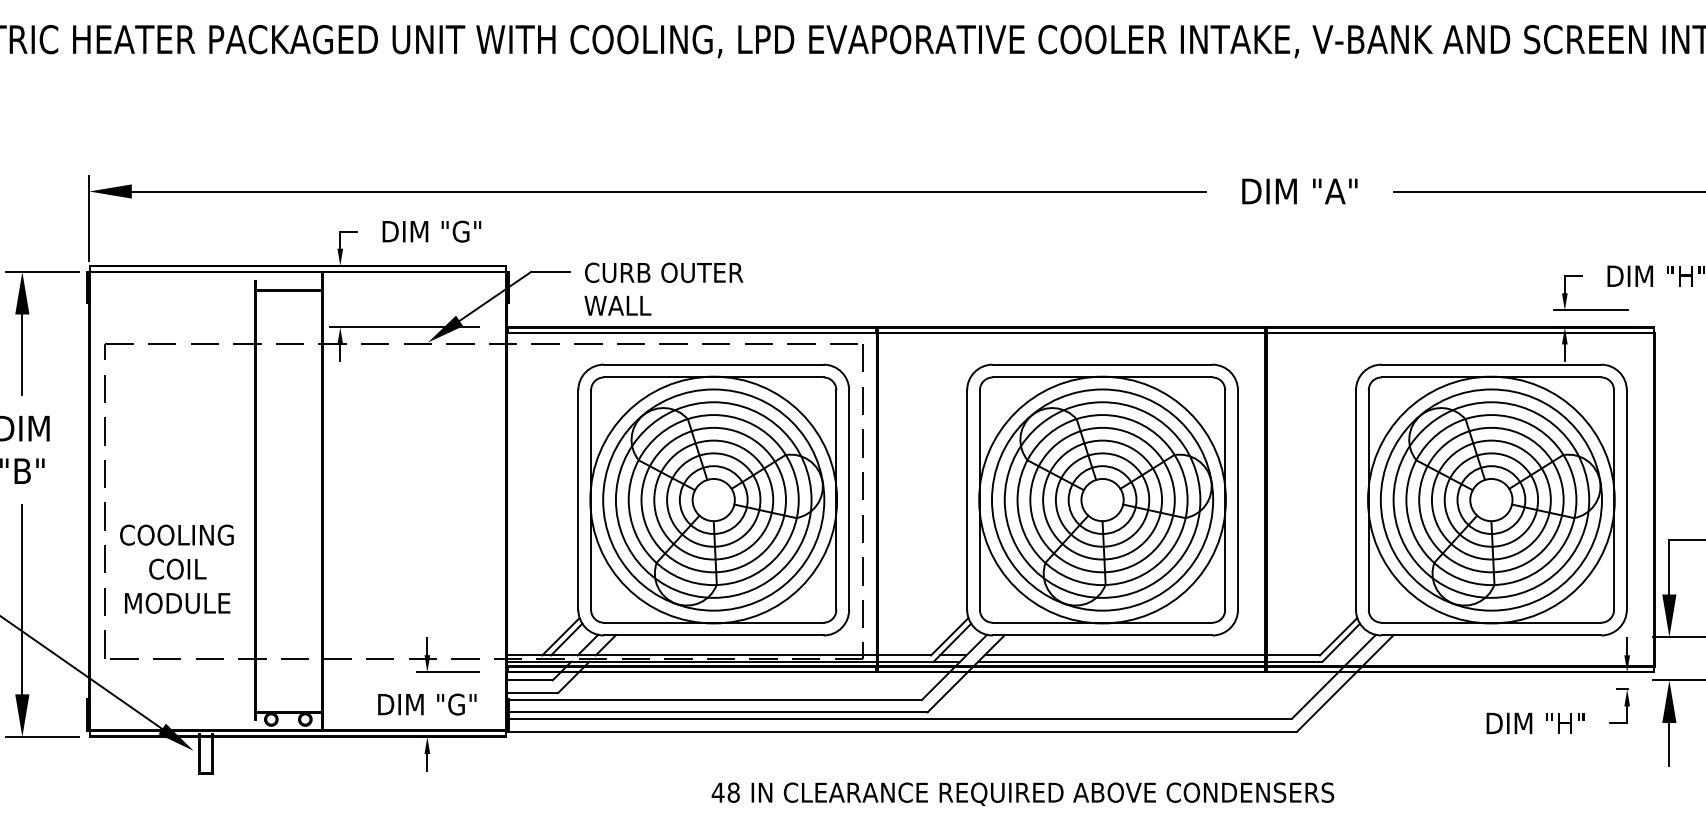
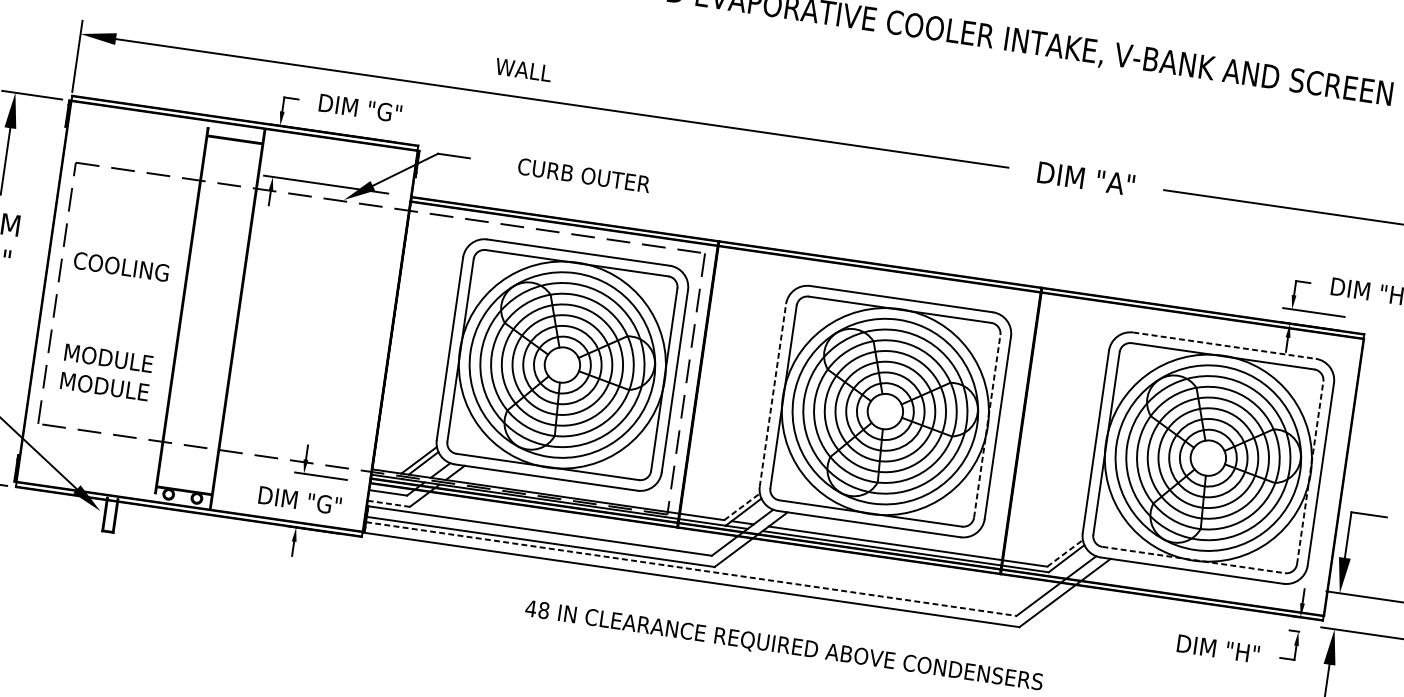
text: (664, 272) -> (584, 175), moved
text: (617, 305) -> (523, 69), moved
line: (1491, 364) -> (1224, 345), solid -> dashed
line: (967, 500) -> (773, 395), solid -> dashed
line: (1225, 500) -> (987, 426), solid -> dashed
line: (1614, 500) -> (1310, 473), solid -> dashed
text: (176, 534) -> (121, 266), moved
text: (177, 568) -> (108, 357), COIL -> MODULE
line: (1491, 622) -> (1193, 559), solid -> dashed
line: (950, 636) -> (742, 506), solid -> dashed
line: (1338, 636) -> (1065, 553), solid -> dashed
line: (533, 693) -> (389, 504), solid -> dashed
line: (900, 718) -> (691, 568), solid -> dashed

